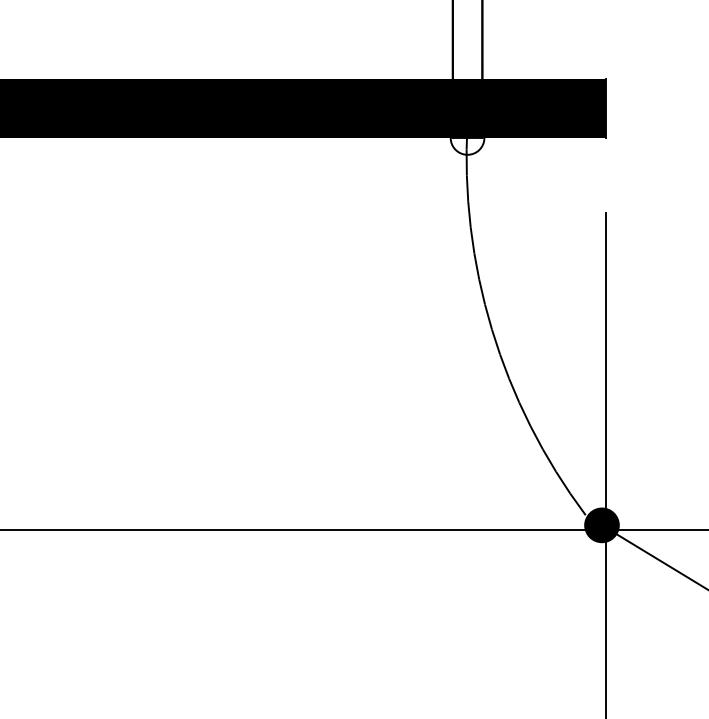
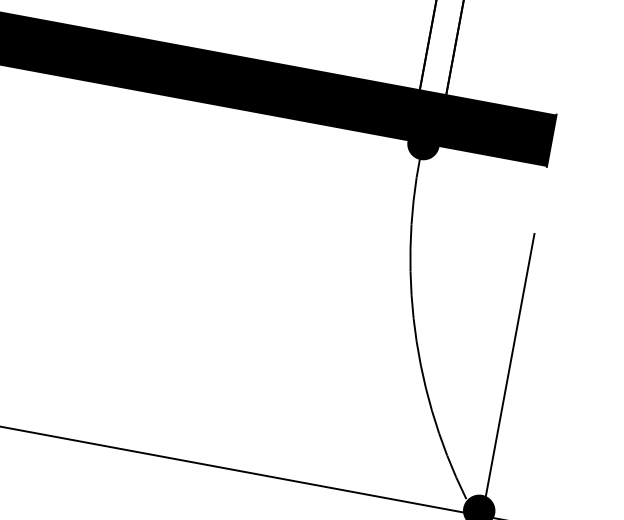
fill: (467, 137) -> (423, 143), added

